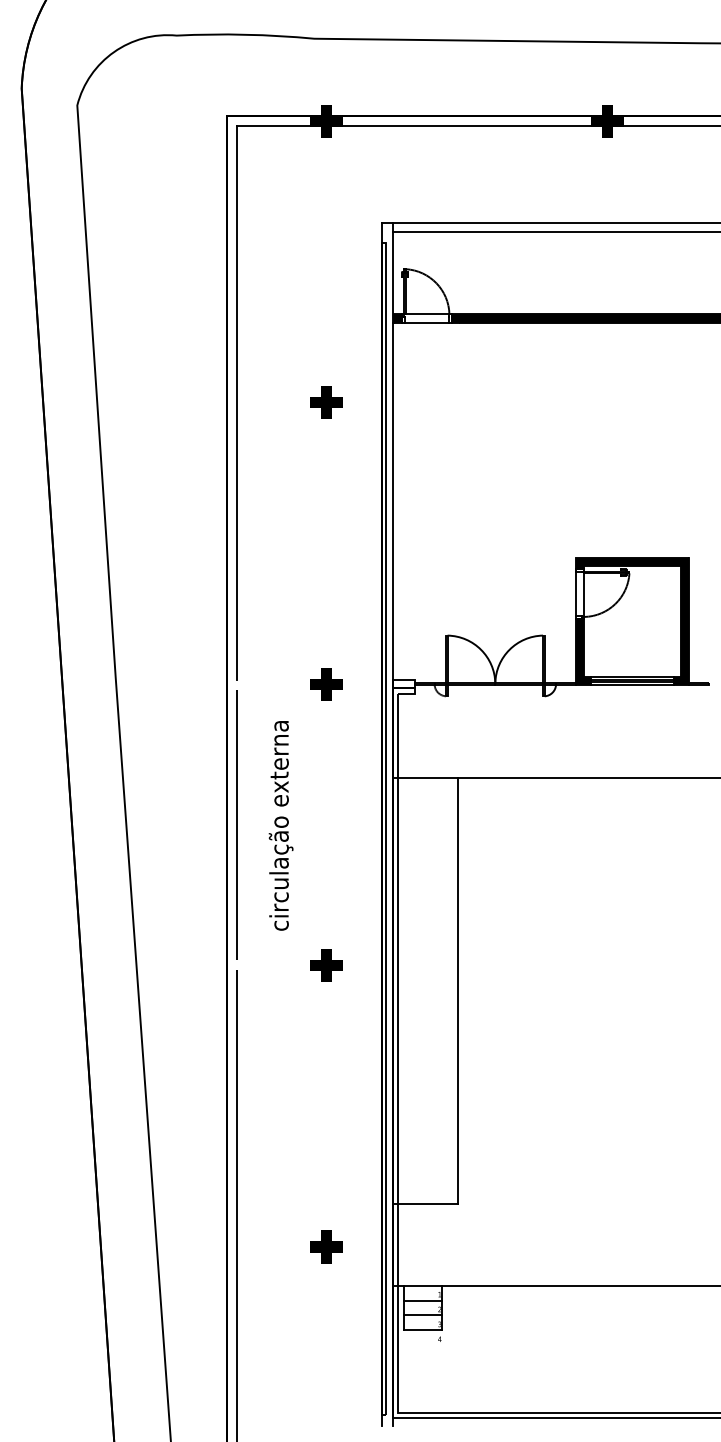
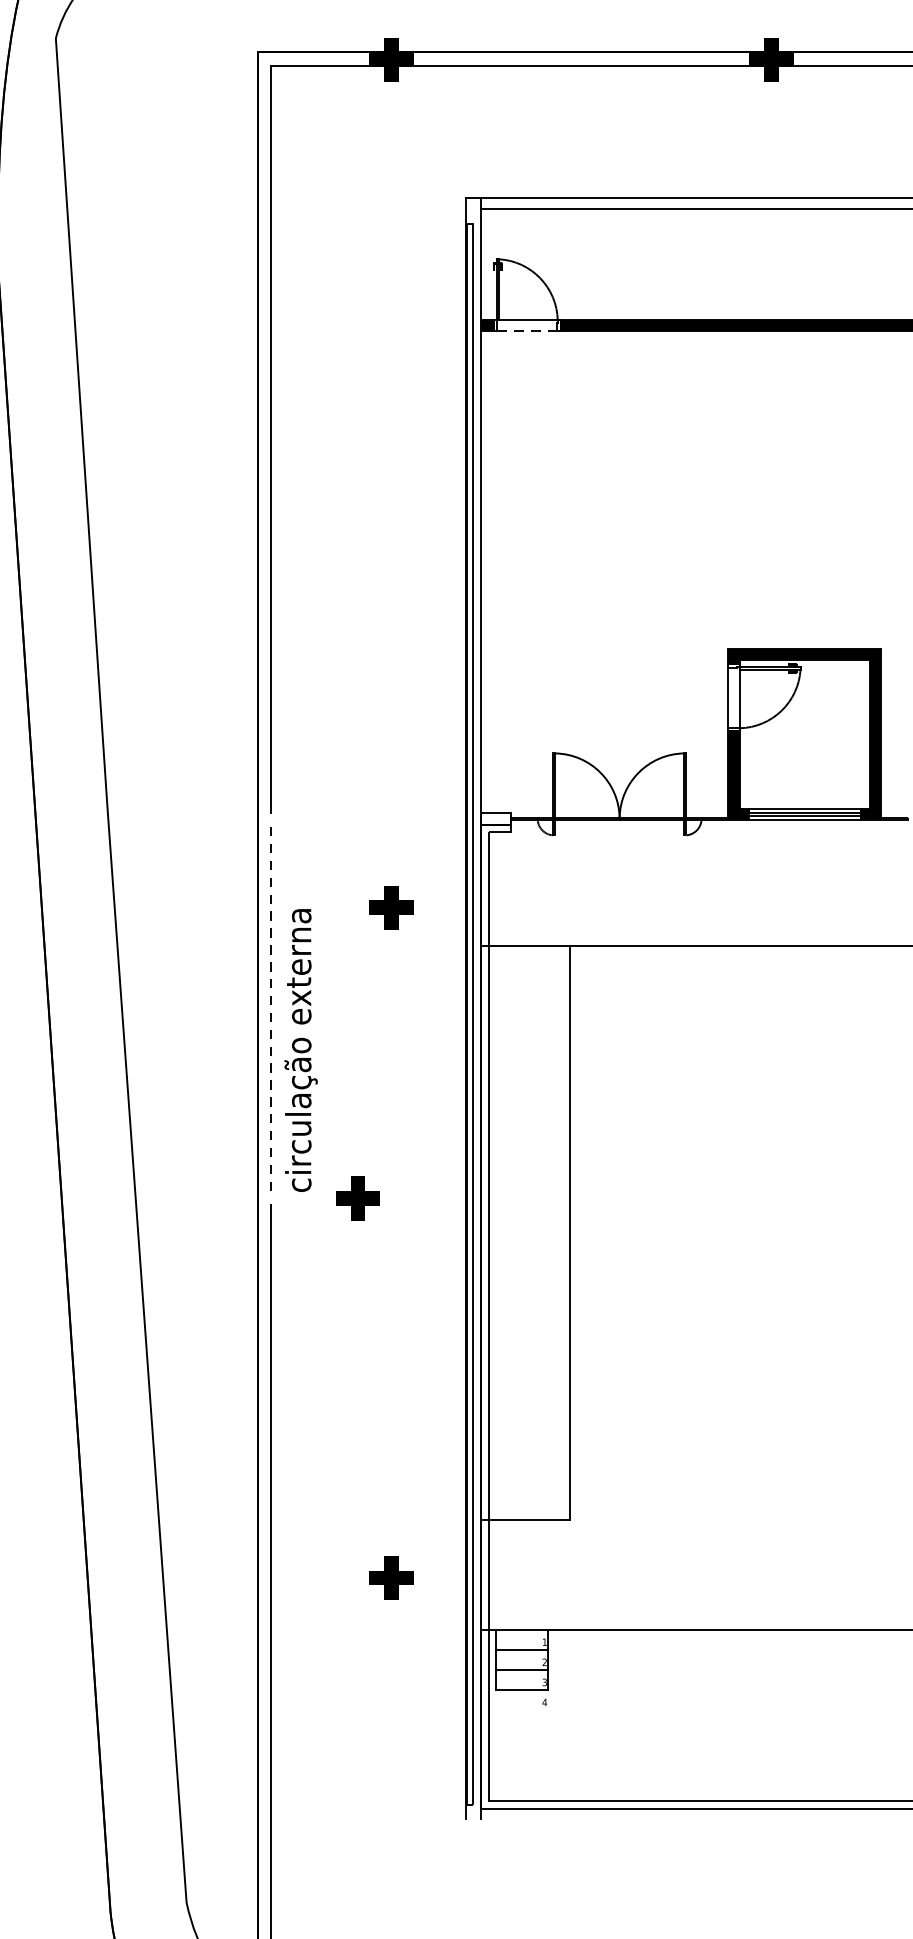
line: (427, 322) -> (528, 331), solid -> dashed
fill: (325, 402) -> (390, 439), removed
part: (326, 684) -> (391, 908), moved
line: (236, 824) -> (270, 1008), solid -> dashed
text: (280, 825) -> (300, 1050), moved
part: (326, 965) -> (358, 1198), moved

